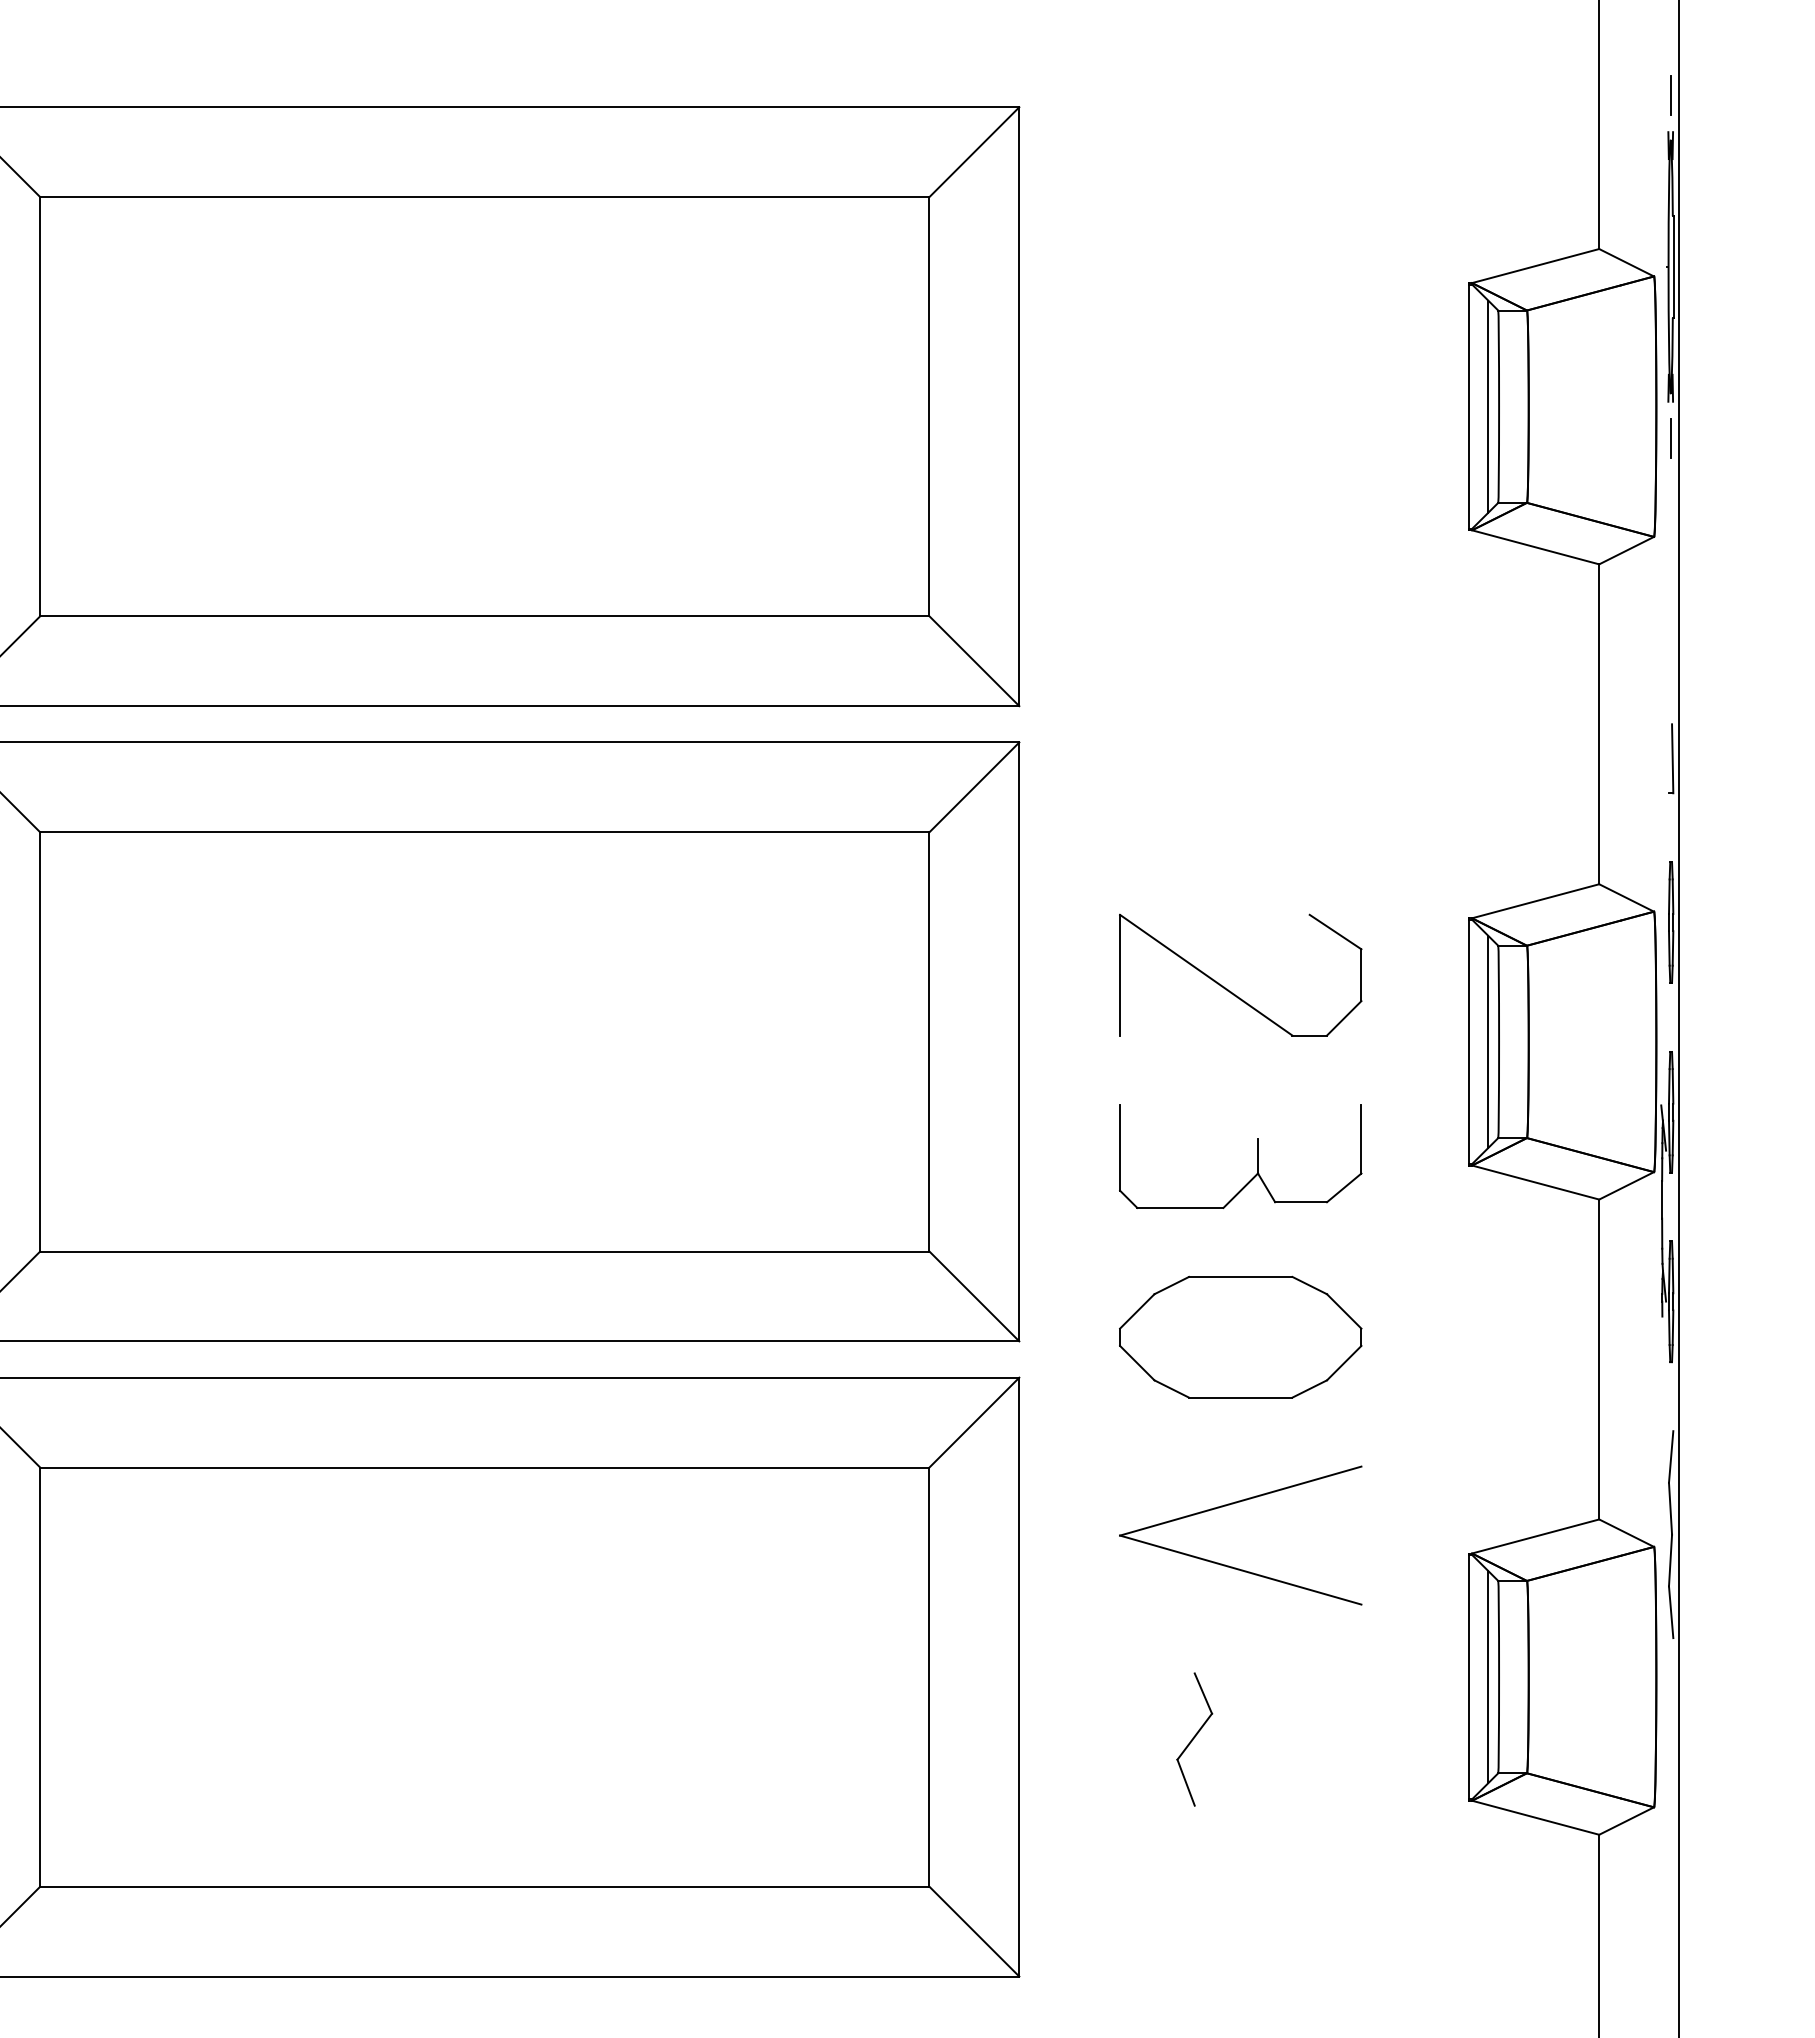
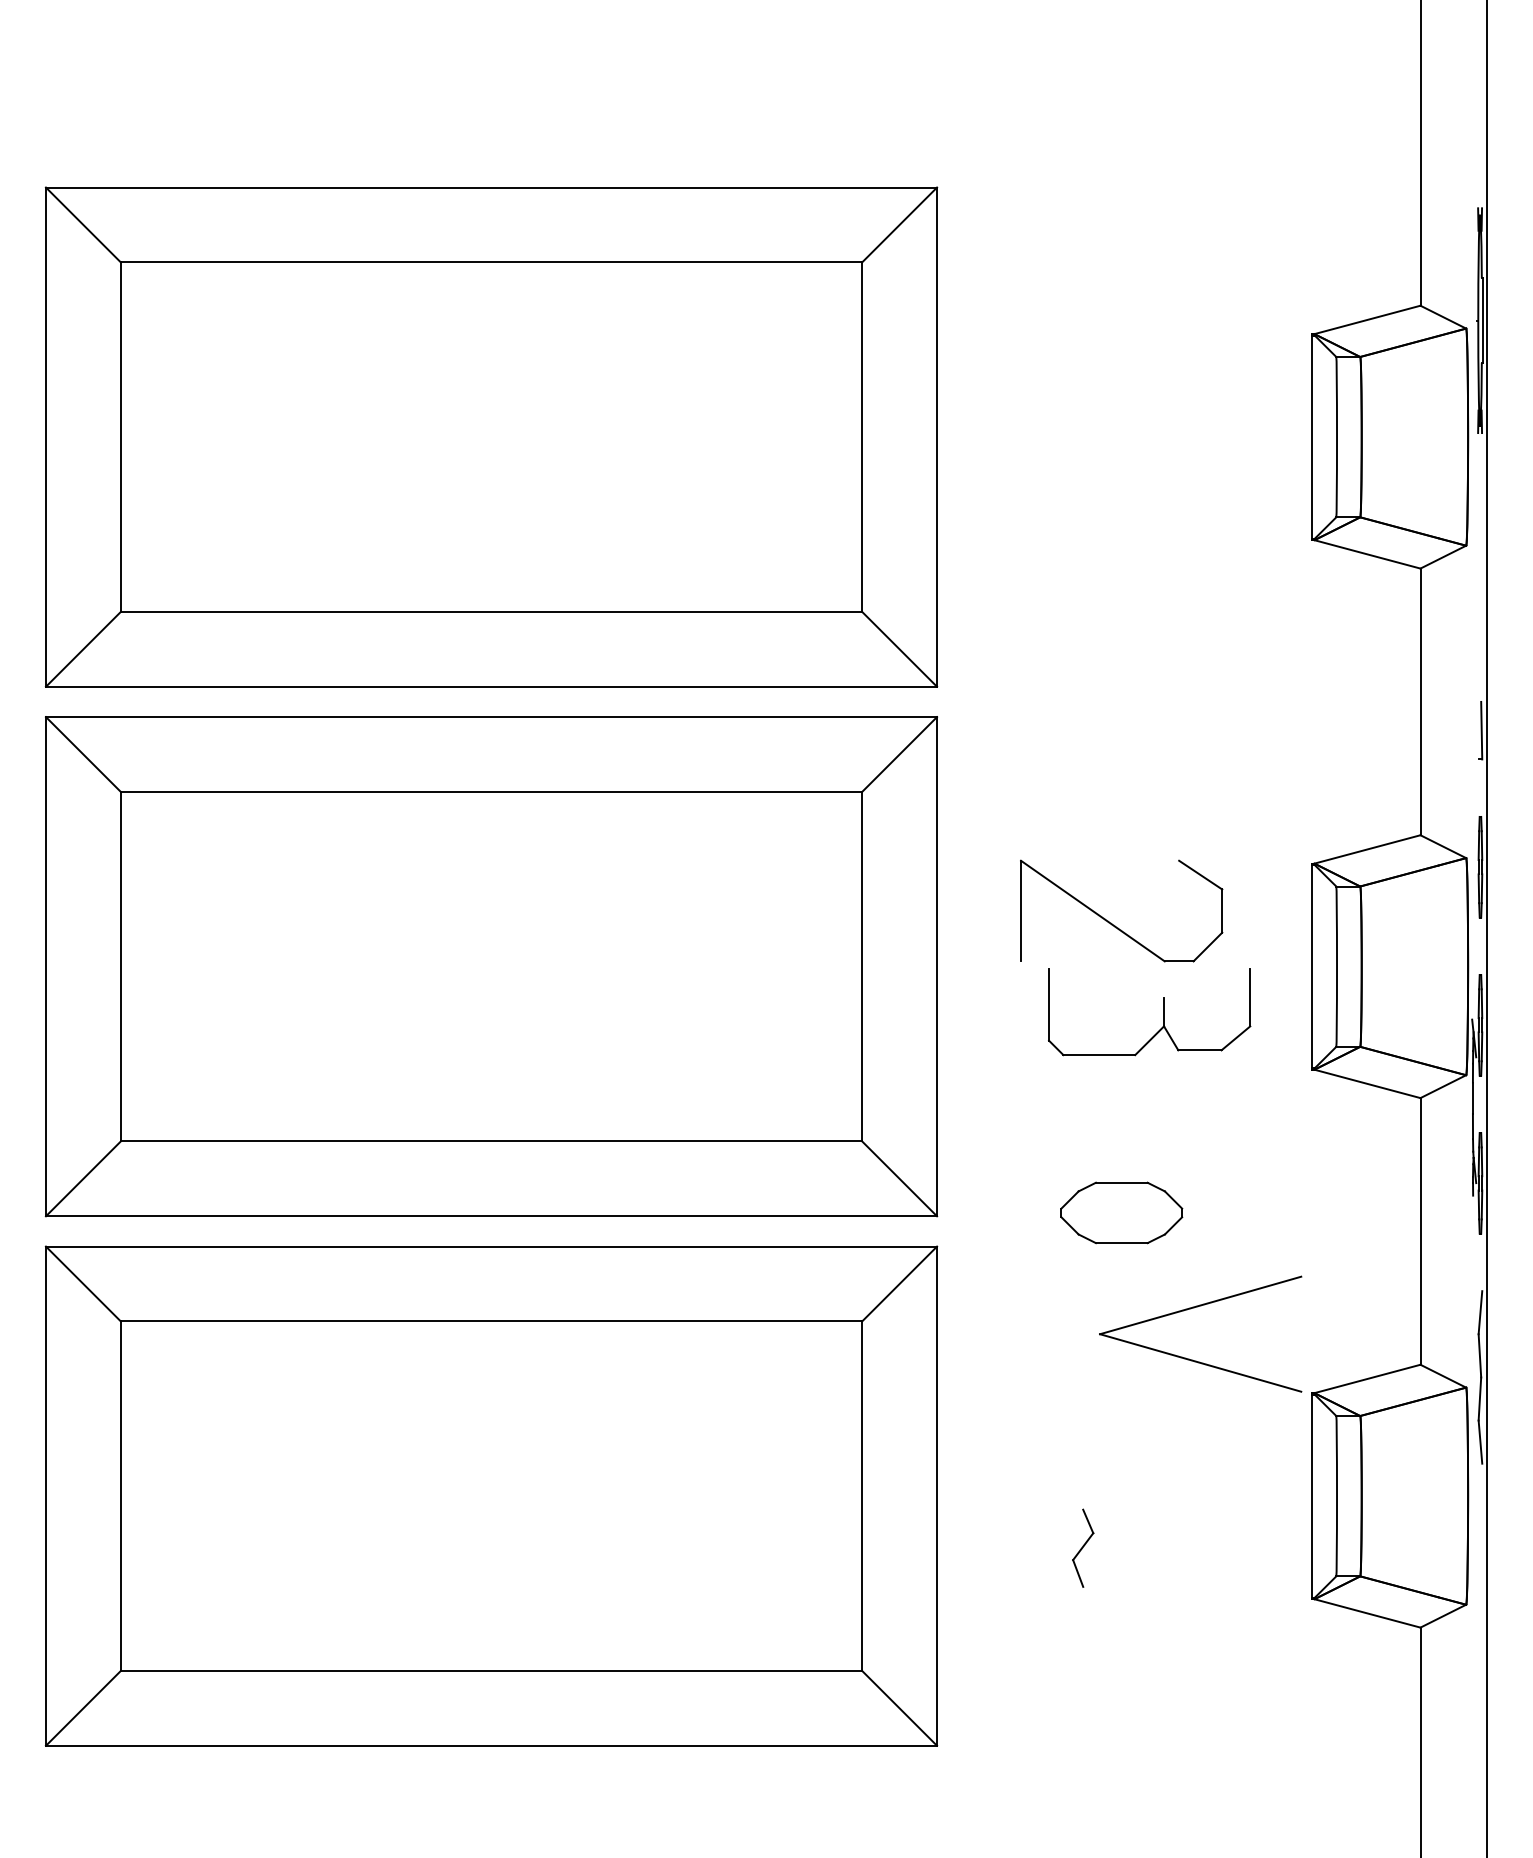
line: (1671, 95) -> (1480, 177), removed
line: (1488, 405) -> (1328, 436), removed
line: (1671, 438) -> (1480, 463), removed
line: (1488, 1041) -> (1328, 966), removed
part: (1257, 1156) -> (1163, 1012), moved
part: (1240, 1336) -> (1121, 1212), size x0.6
part: (1233, 1504) -> (1194, 1308), moved
line: (1488, 1676) -> (1328, 1495), removed
part: (1193, 1739) -> (1082, 1548), size x0.7

